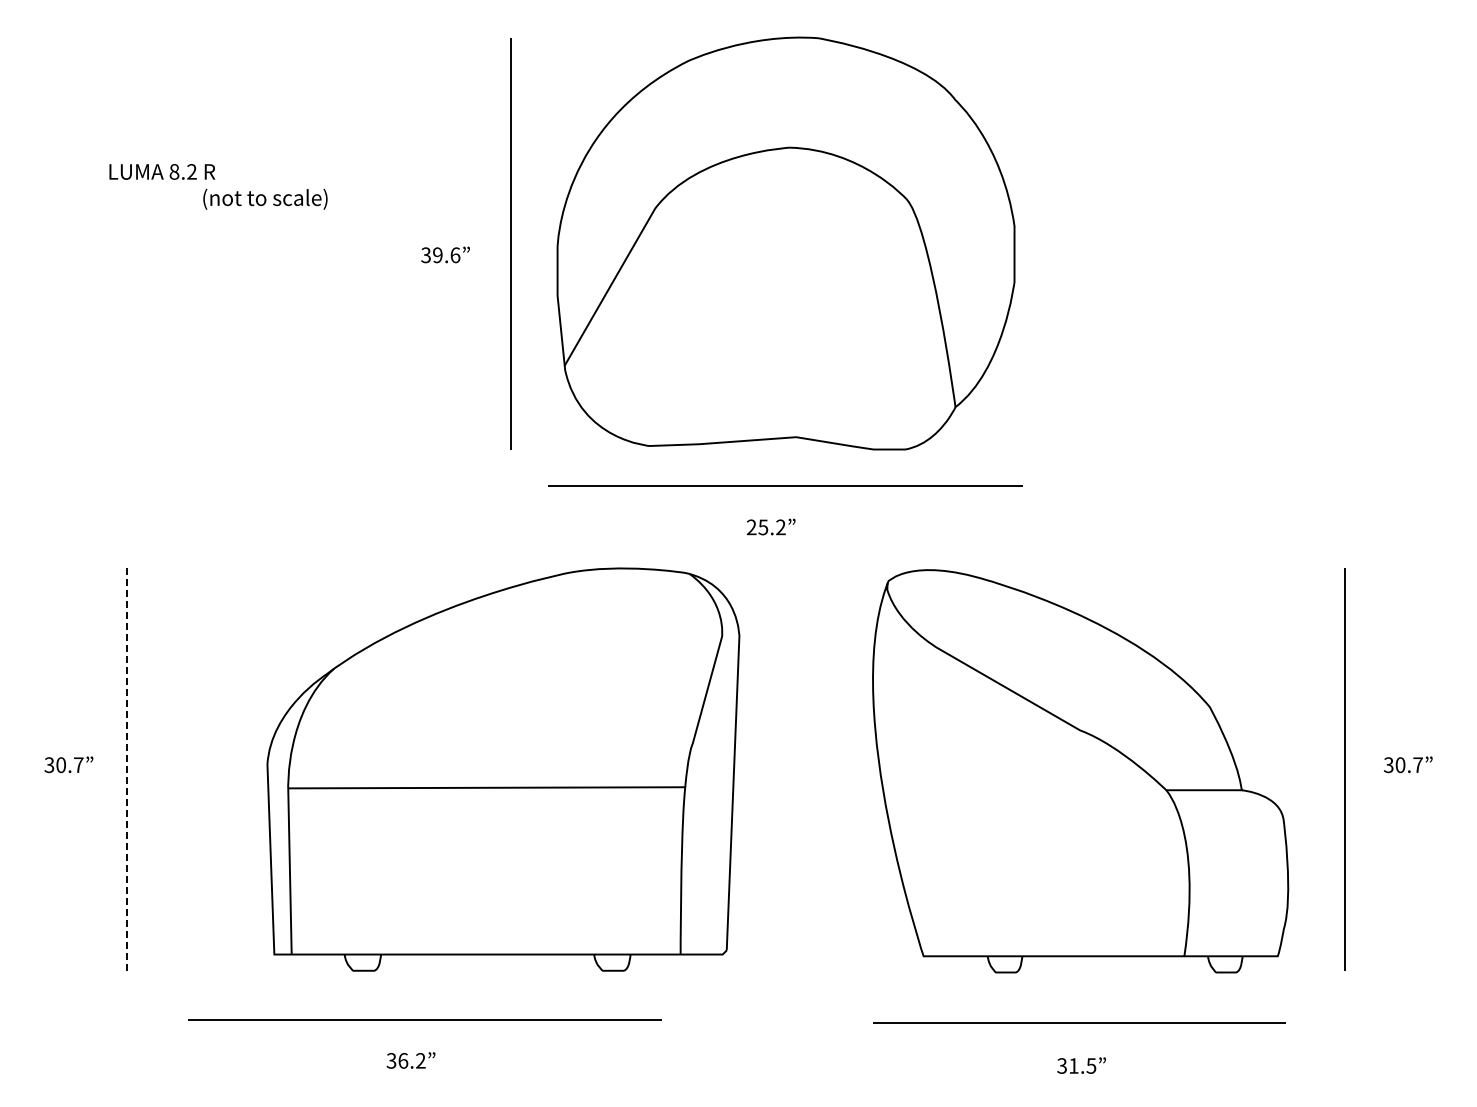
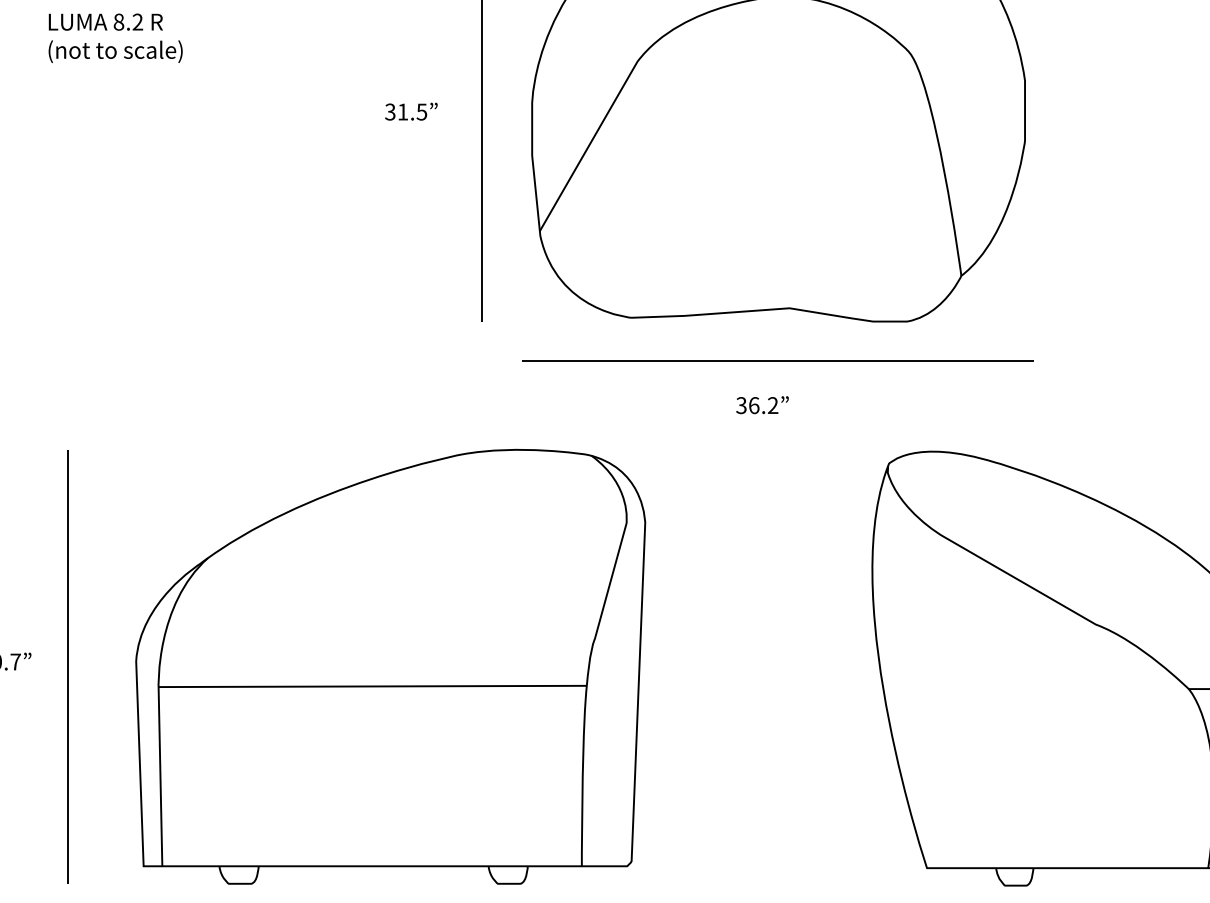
text: (265, 198) -> (115, 50), moved
text: (446, 255) -> (412, 112), 39.6 -> 31.5
text: (757, 527) -> (747, 405), 25.2 -> 36.2
part: (503, 769) -> (390, 666), moved
line: (127, 770) -> (68, 667), dashed -> solid

